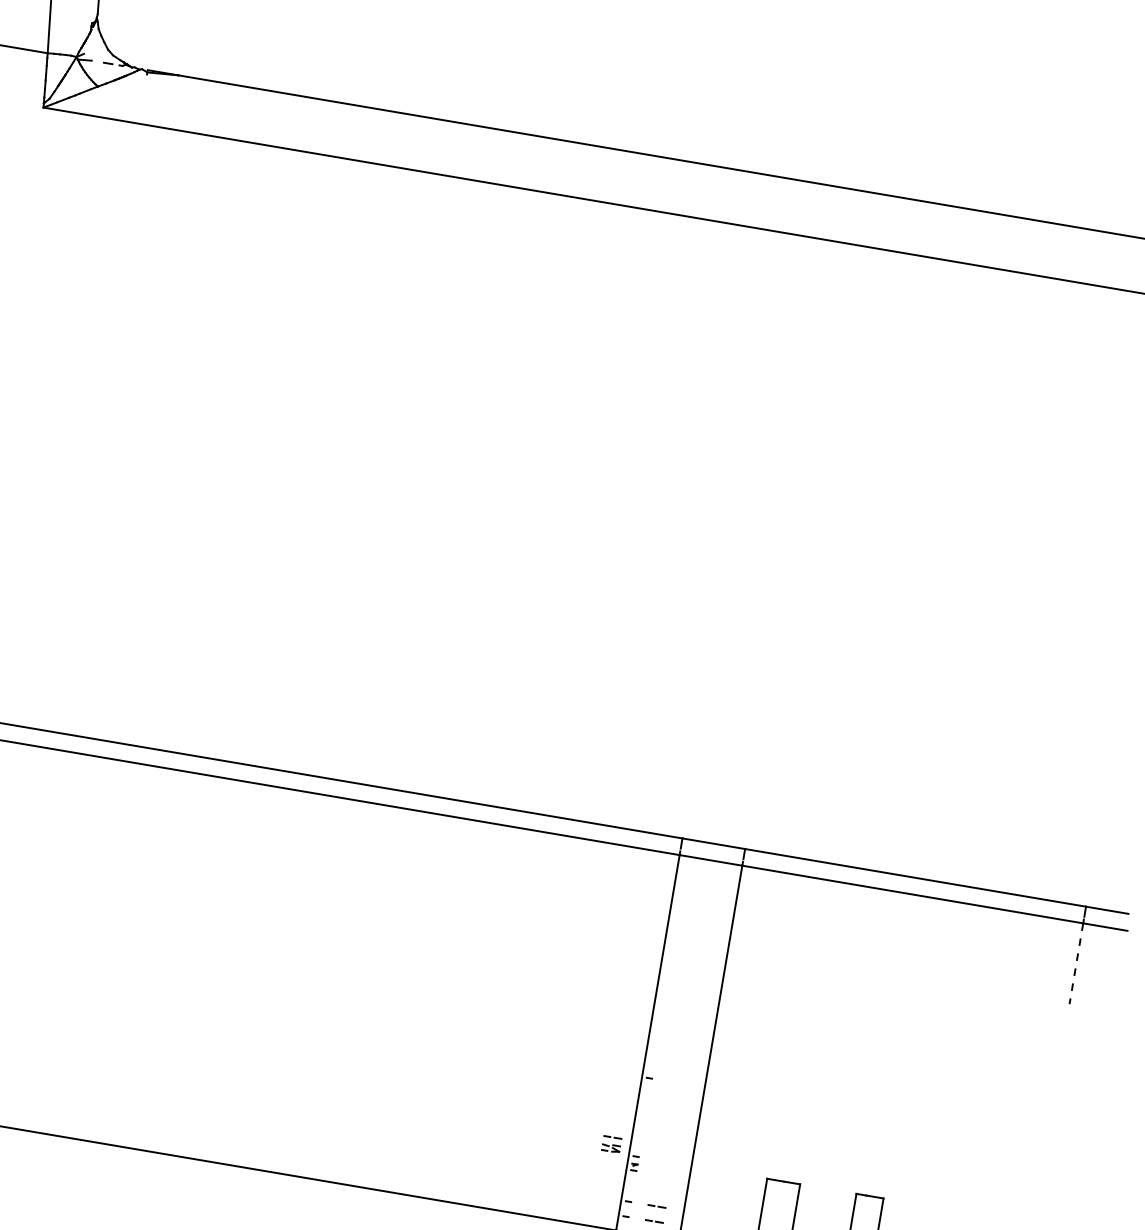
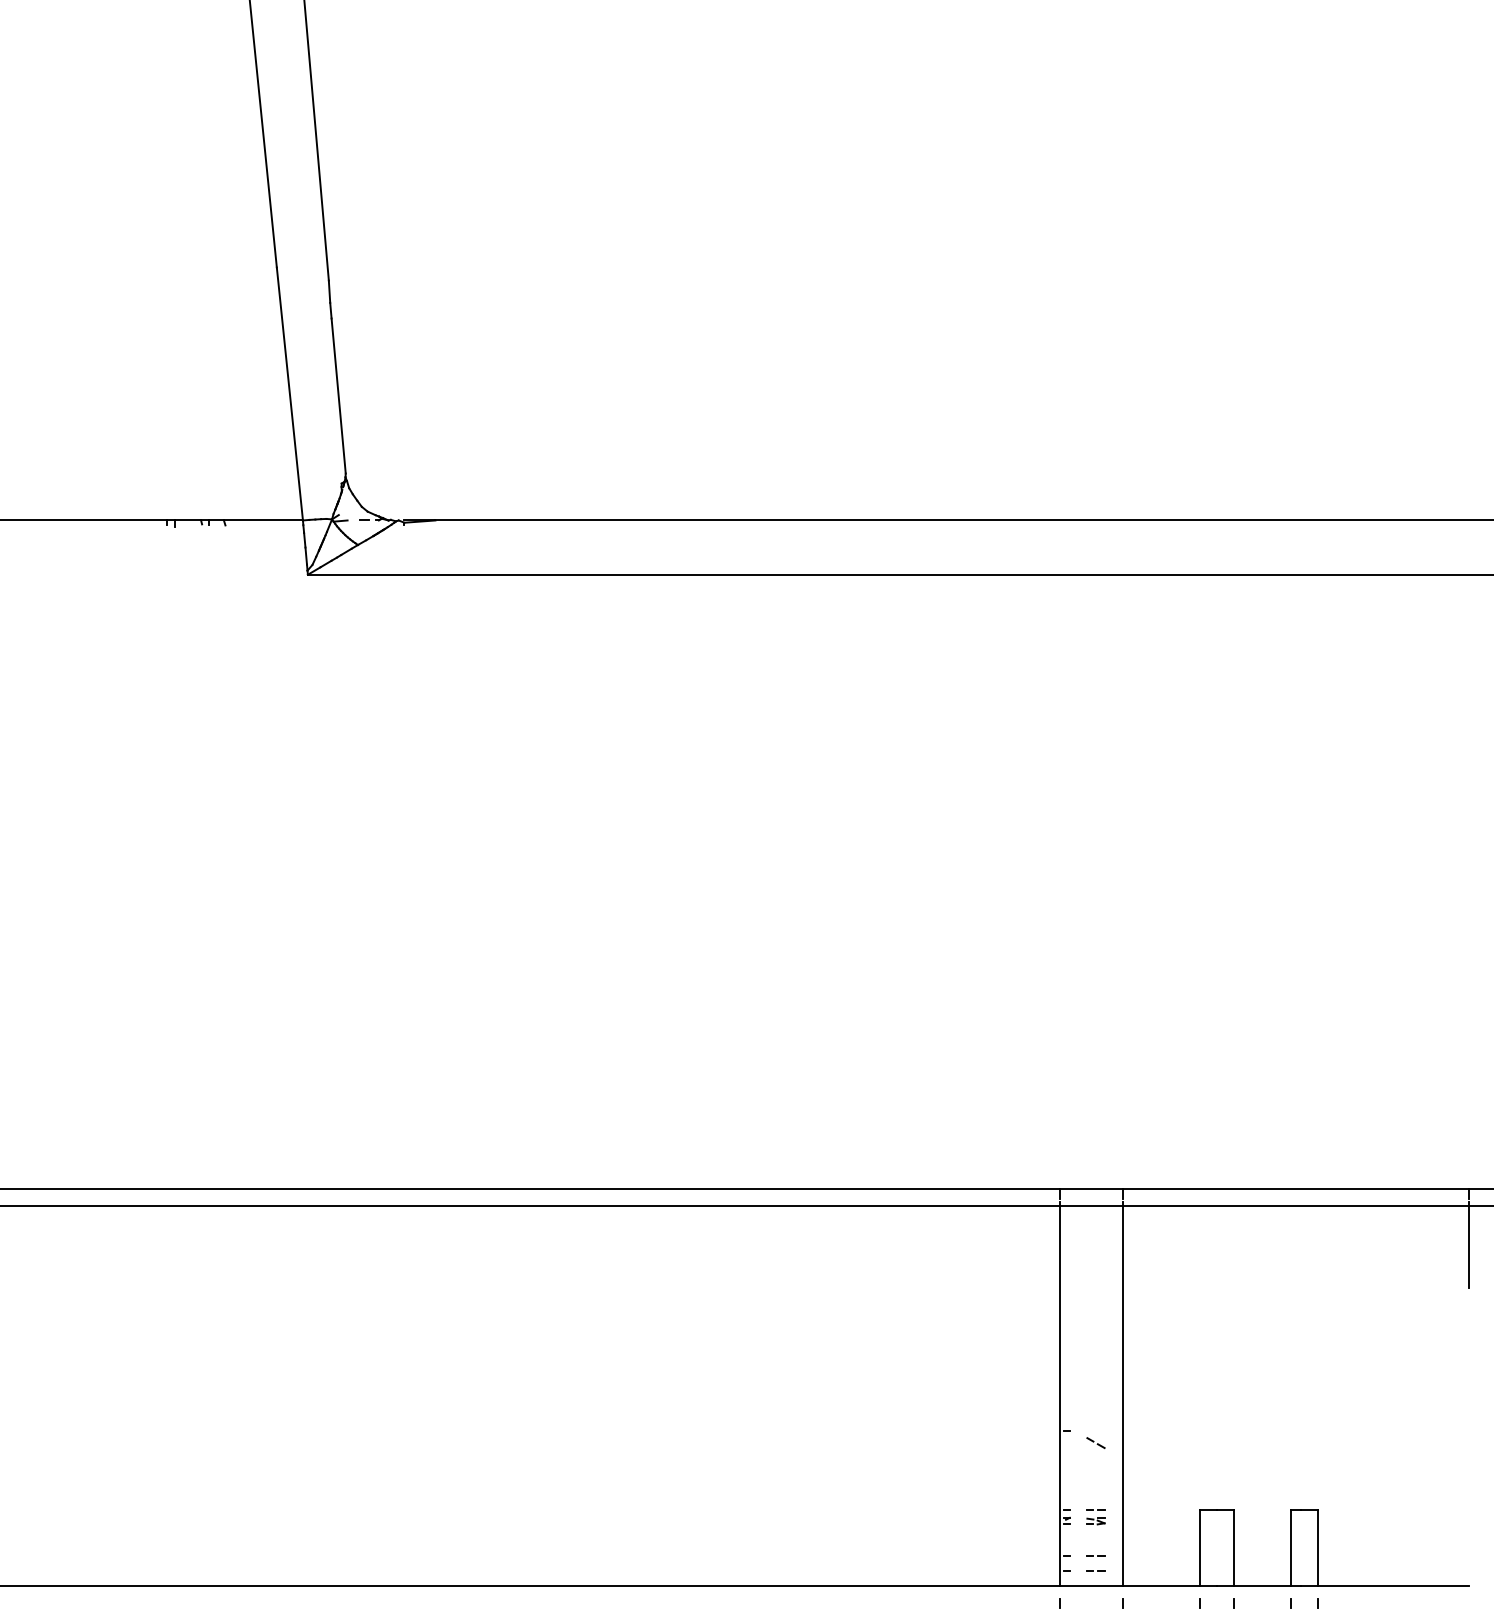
line: (1076, 963) -> (1469, 1246), dashed -> solid
line: (674, 1093) -> (1094, 1441), added
part: (611, 1144) -> (1095, 1517), moved

